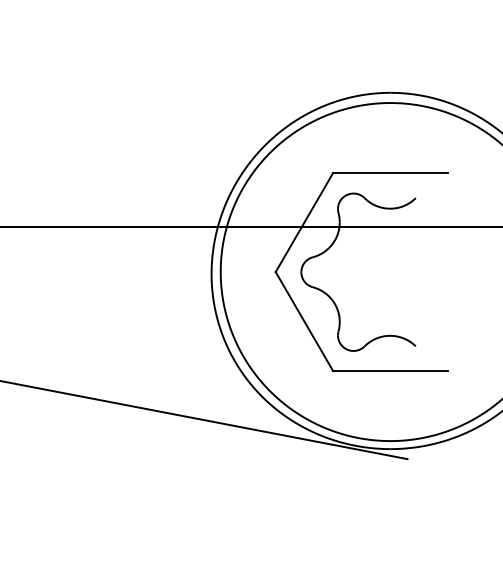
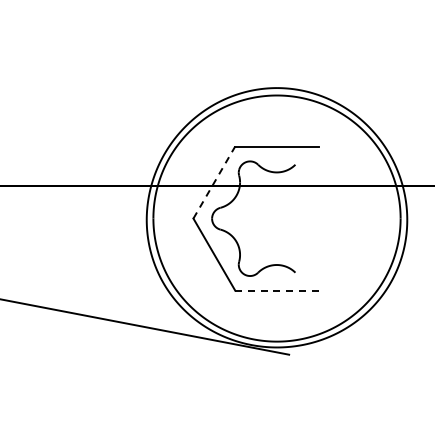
line: (304, 222) -> (214, 182), solid -> dashed
line: (391, 370) -> (277, 290), solid -> dashed

